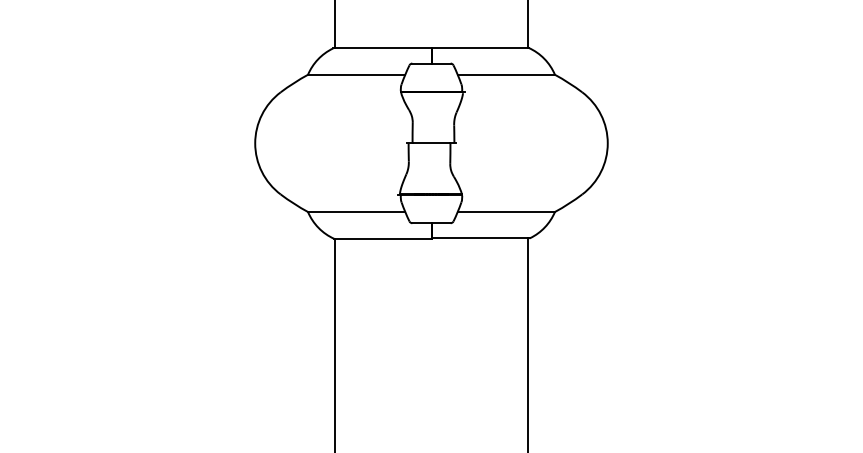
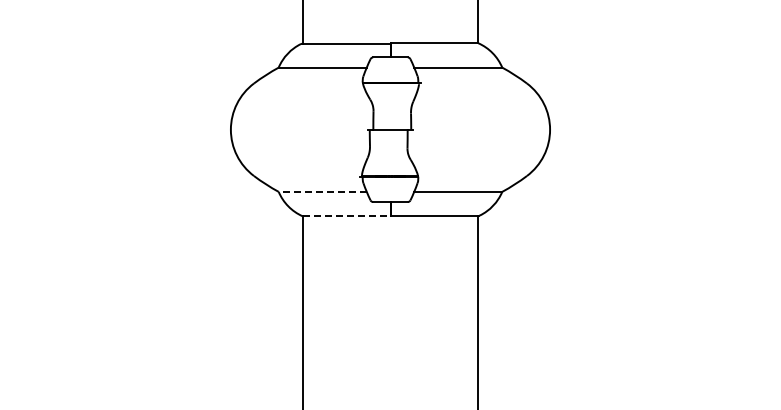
line: (356, 211) -> (322, 191), solid -> dashed
line: (382, 239) -> (346, 216), solid -> dashed

